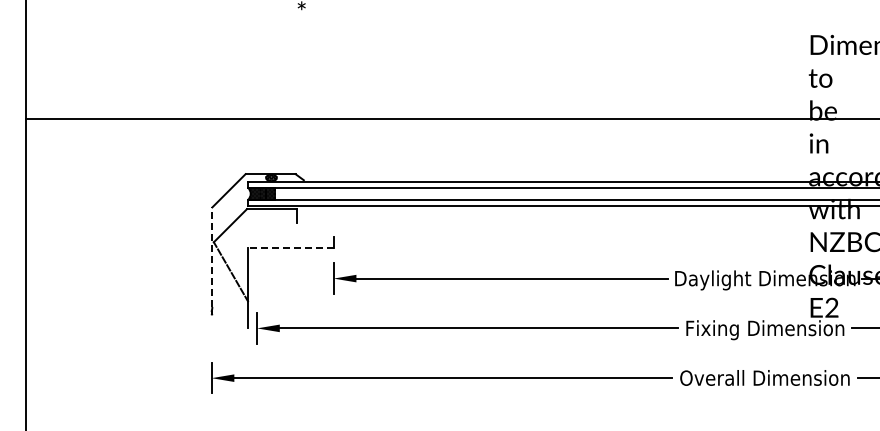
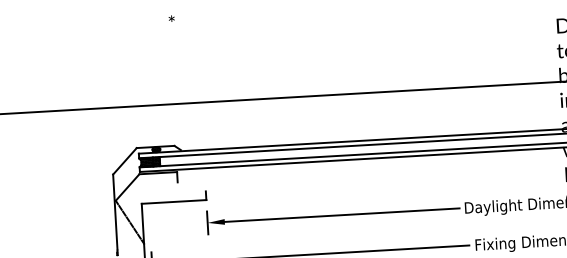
line: (290, 248) -> (173, 202), dashed -> solid
line: (212, 257) -> (115, 212), dashed -> solid

